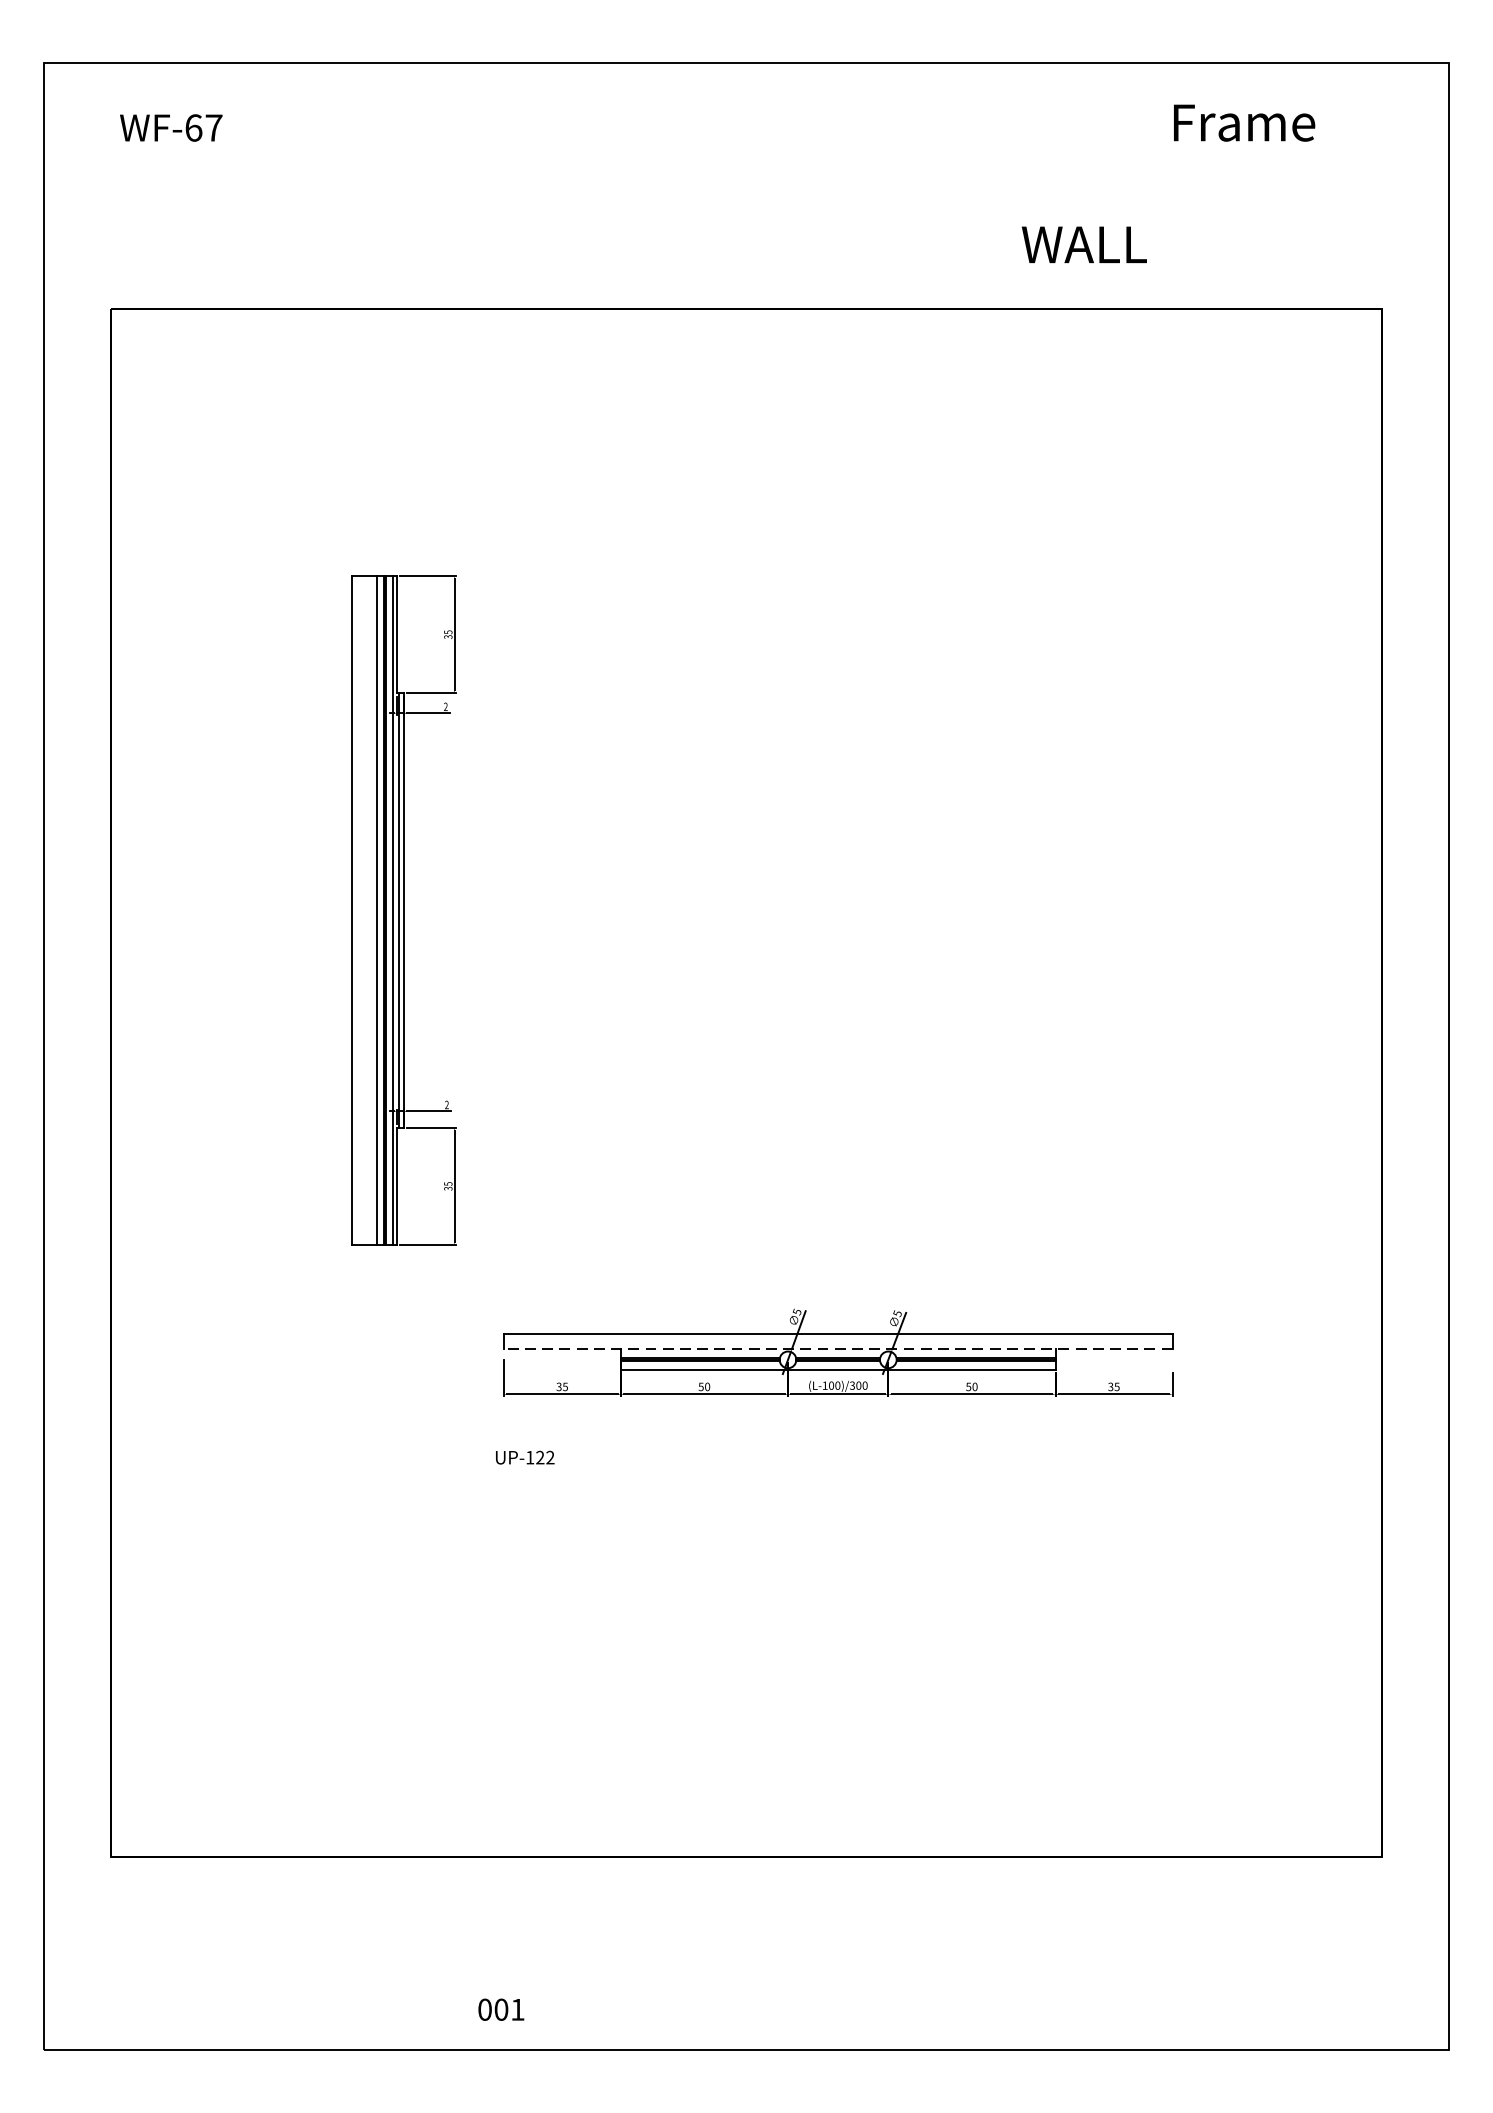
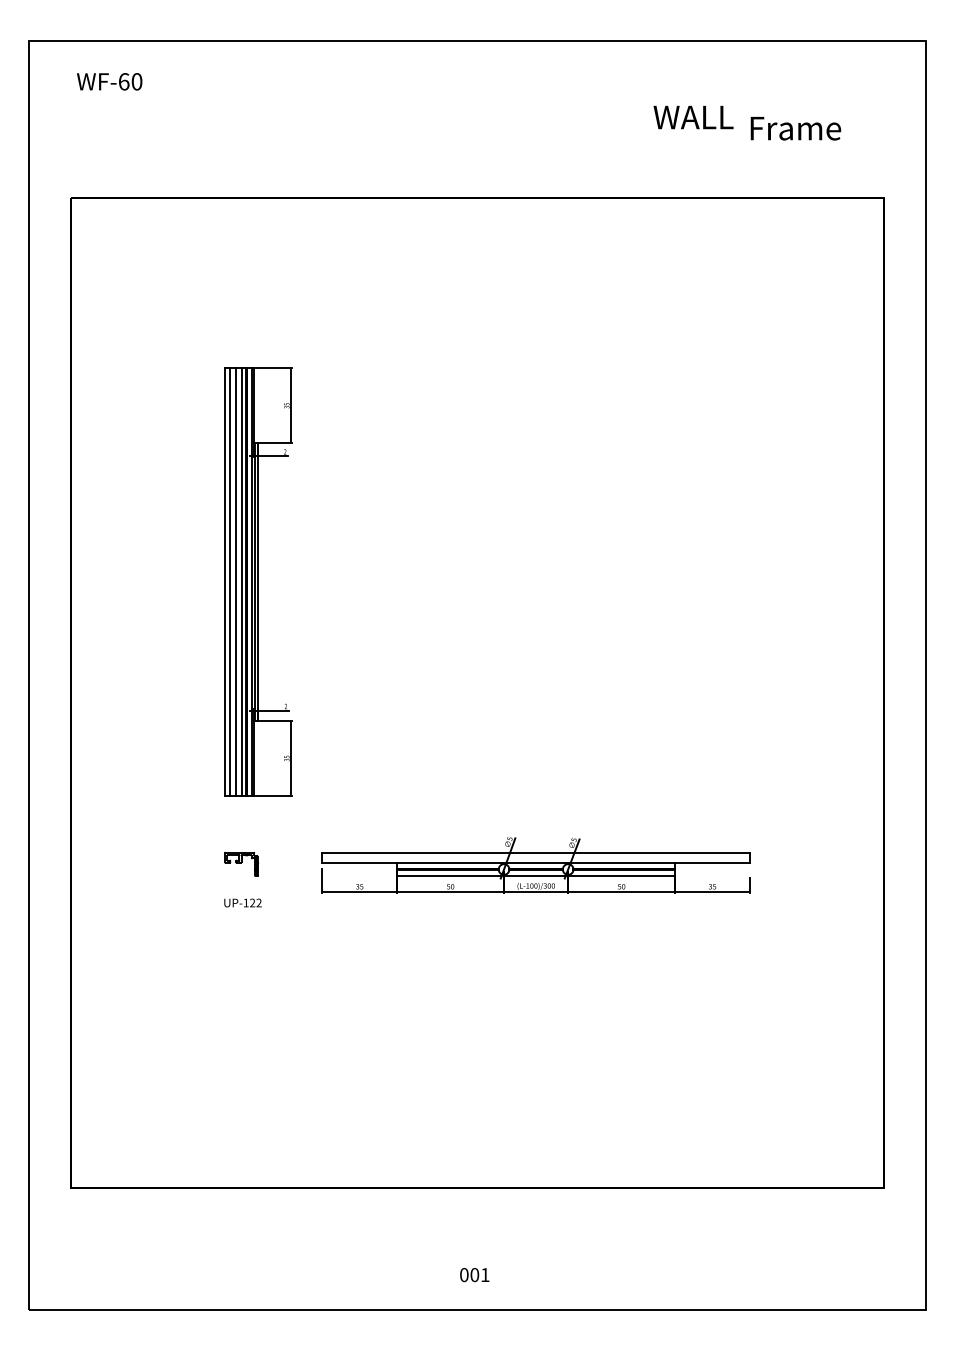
text: (1243, 122) -> (795, 128), moved
text: (213, 127) -> (136, 81), WF-67 -> WF-60
text: (1084, 244) -> (693, 117), moved
line: (360, 909) -> (230, 581), added
line: (369, 909) -> (236, 581), added
line: (838, 1348) -> (536, 862), dashed -> solid
part: (377, 1350) -> (241, 863), added
text: (524, 1456) -> (242, 902), moved
text: (500, 2010) -> (474, 1275), moved

